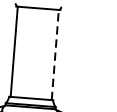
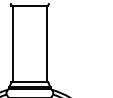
line: (55, 54) -> (47, 43), dashed -> solid

